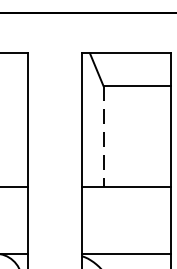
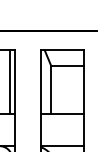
line: (18, 120) -> (10, 82), added
line: (103, 137) -> (51, 90), dashed -> solid

